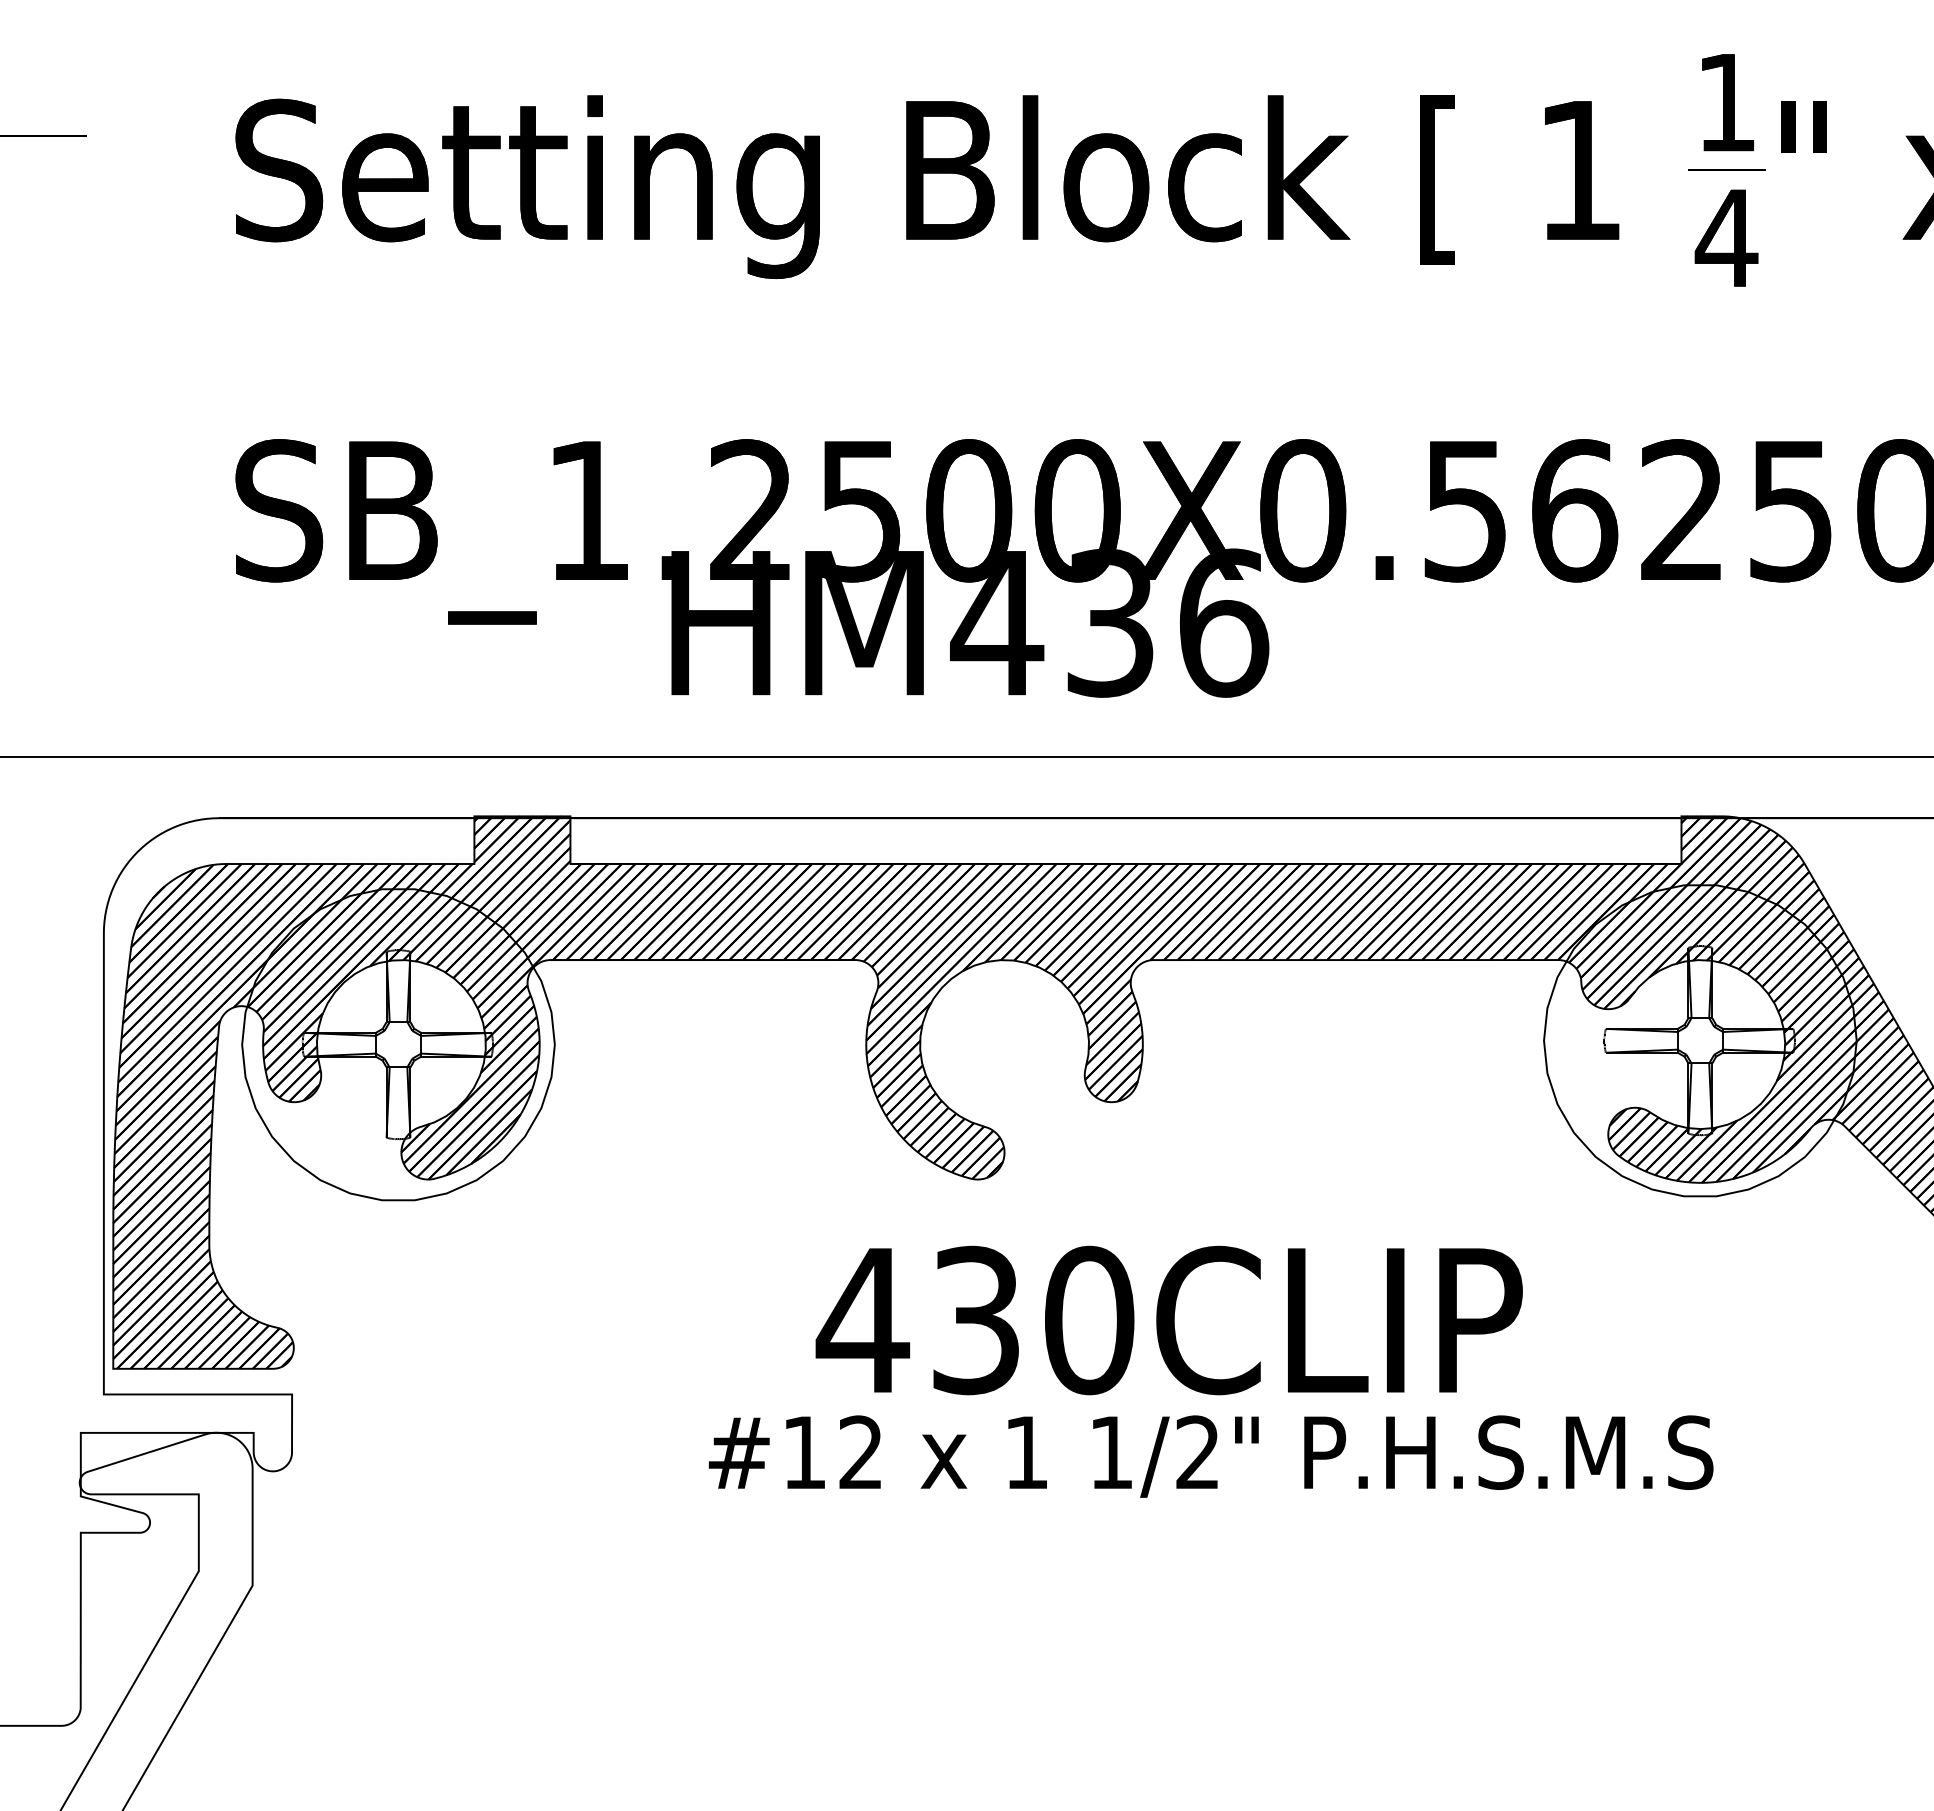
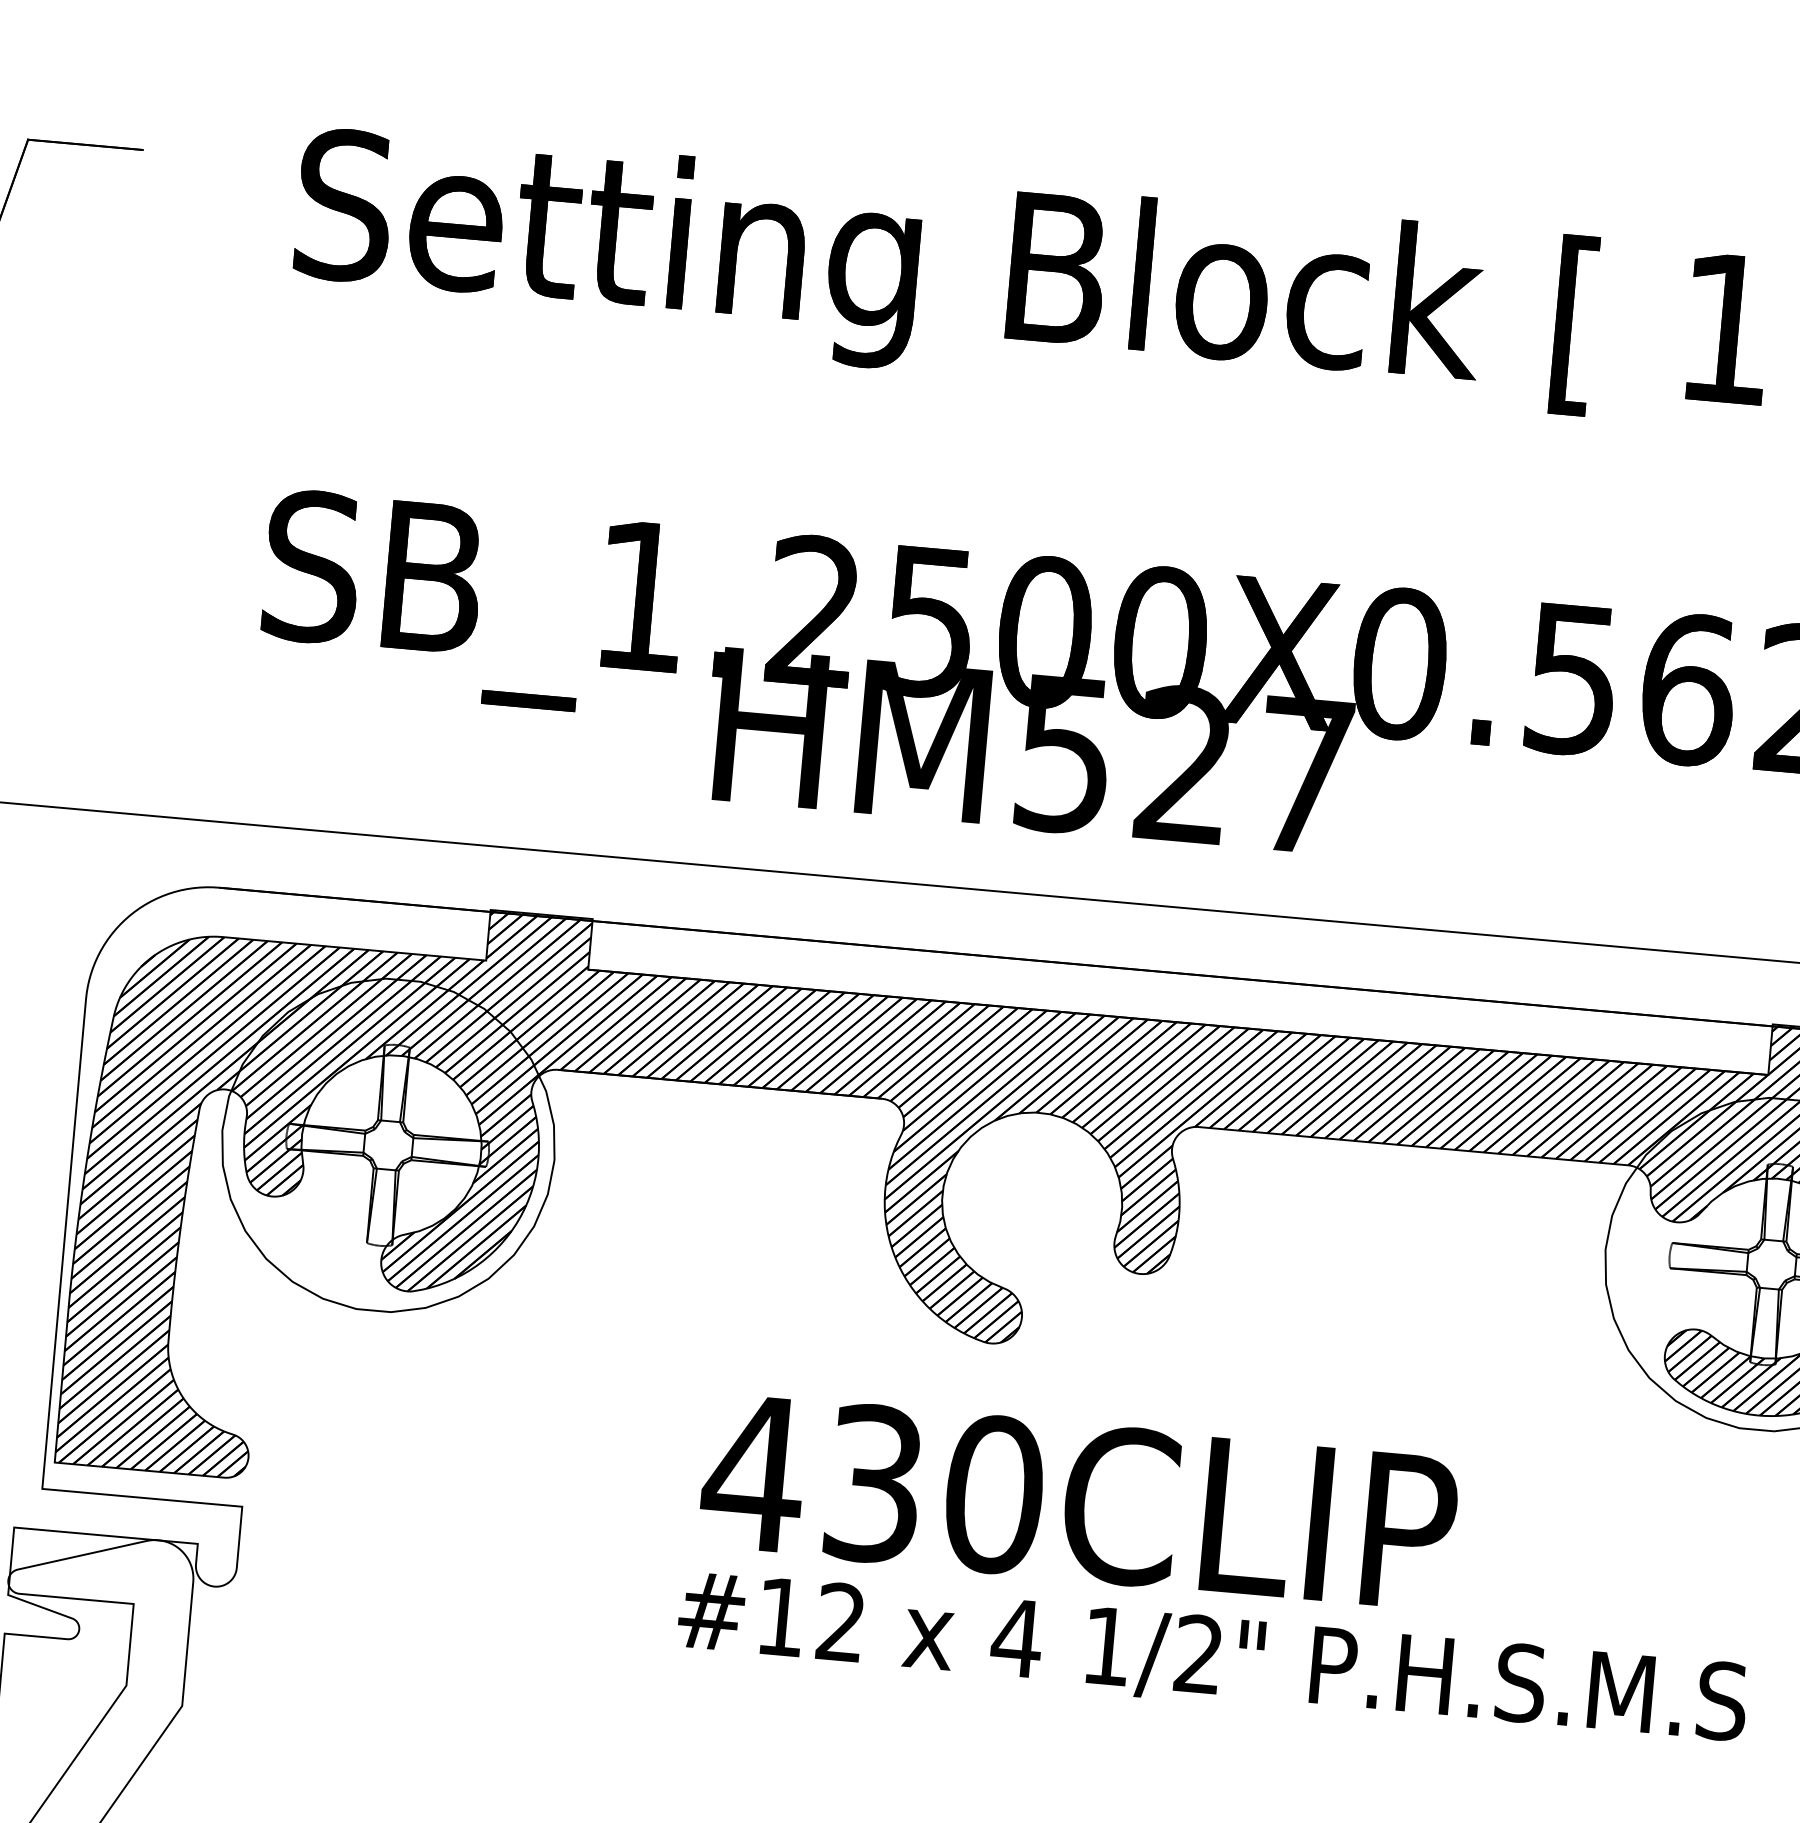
text: (1109, 622) -> (1183, 764), HM436 -> HM527
text: (1168, 1320) -> (1078, 1502), moved
text: (1026, 1452) -> (1016, 1638), 1 -> 4

